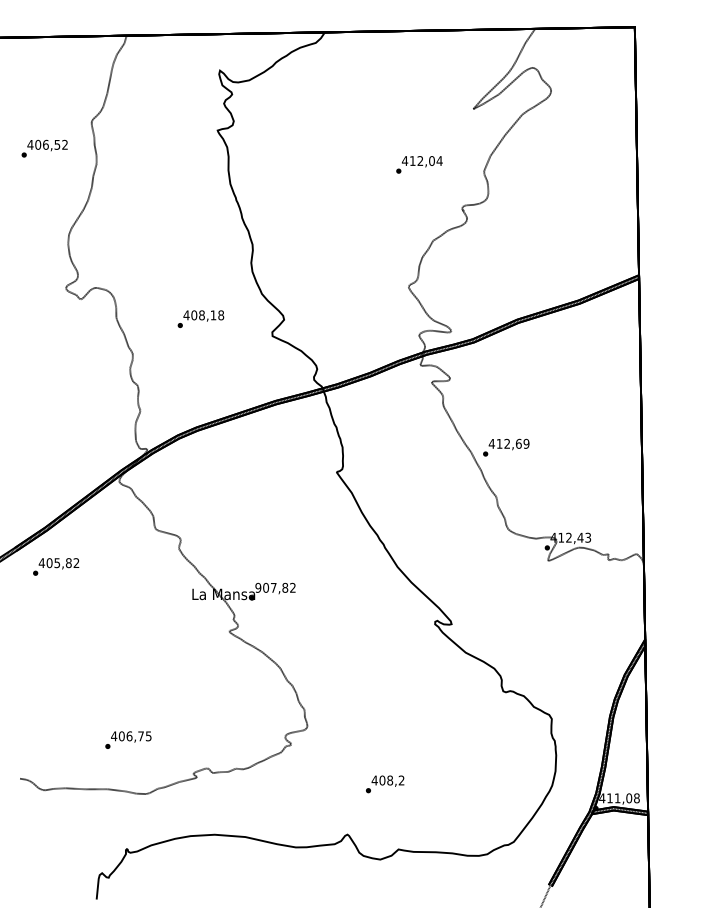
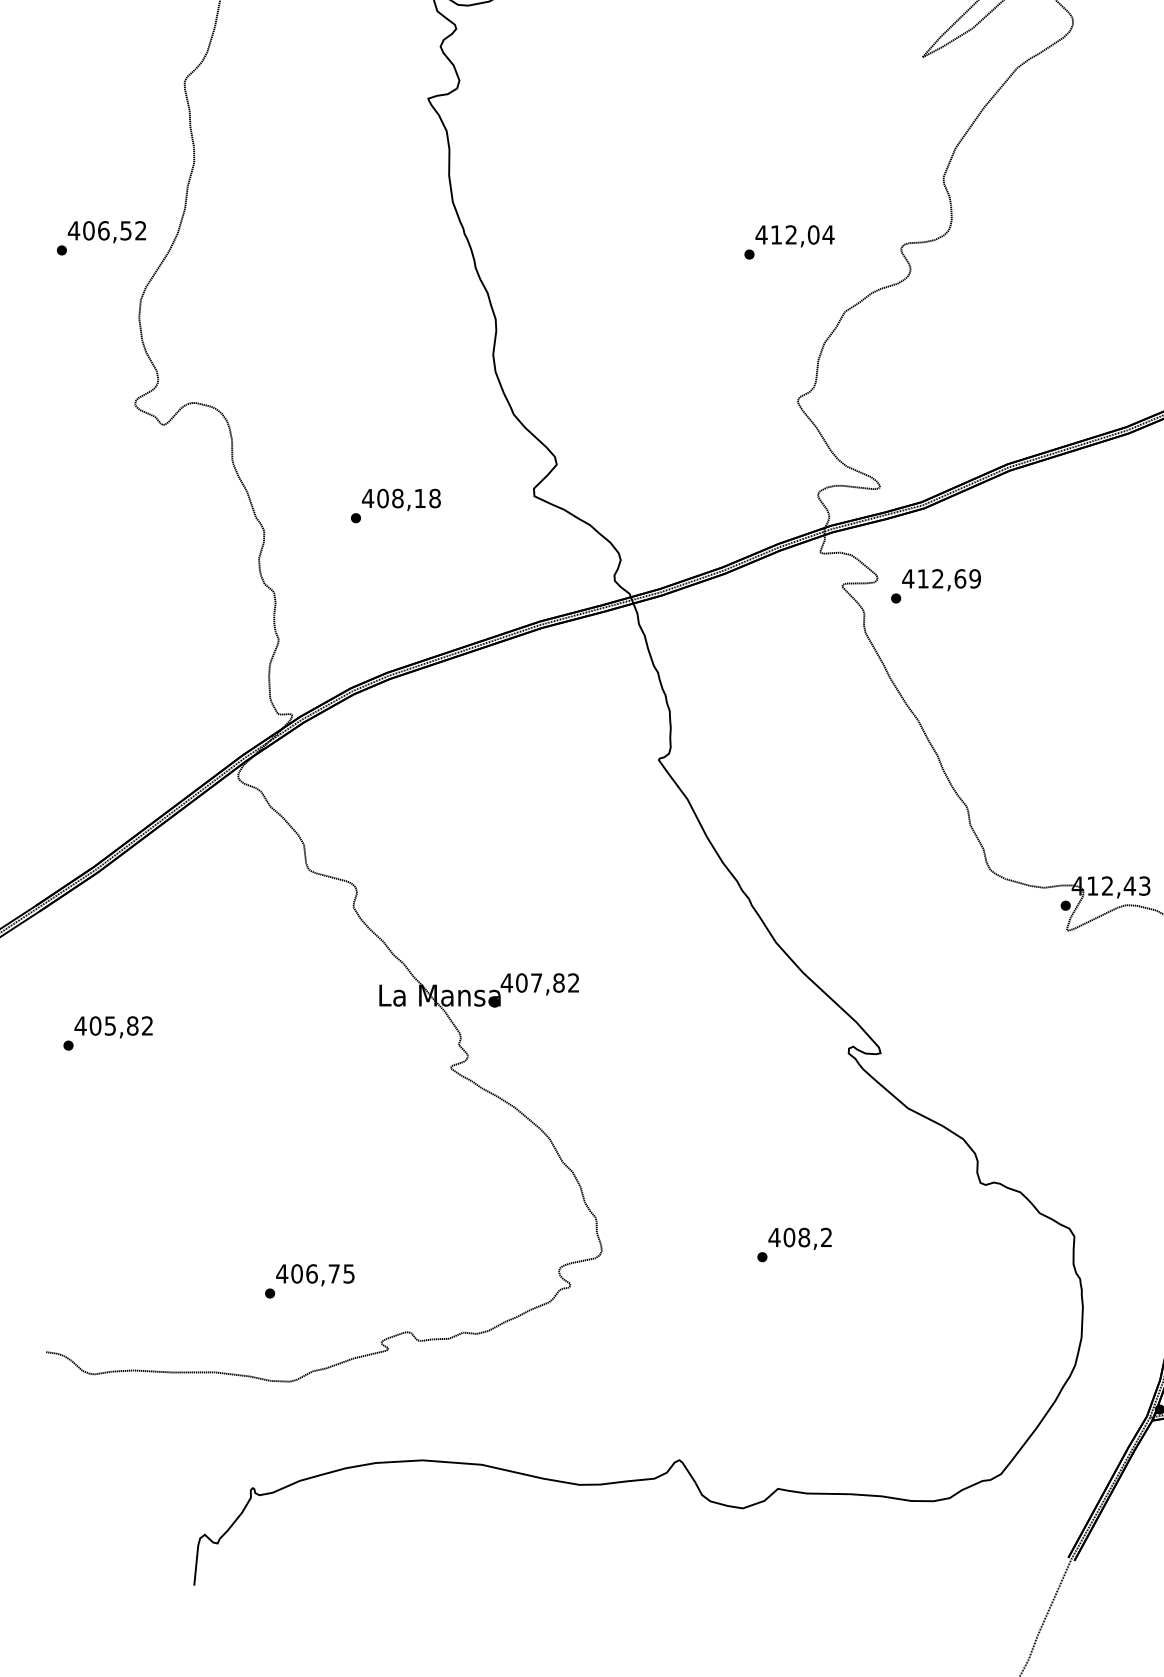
text: (44, 148) -> (101, 237), moved
text: (419, 164) -> (789, 241), moved
text: (200, 318) -> (395, 504), moved
text: (506, 447) -> (936, 585), moved
text: (56, 566) -> (108, 1032), moved
text: (258, 587) -> (507, 982), 907,82 -> 407,82
text: (128, 739) -> (309, 1280), moved
text: (385, 784) -> (795, 1245), moved

